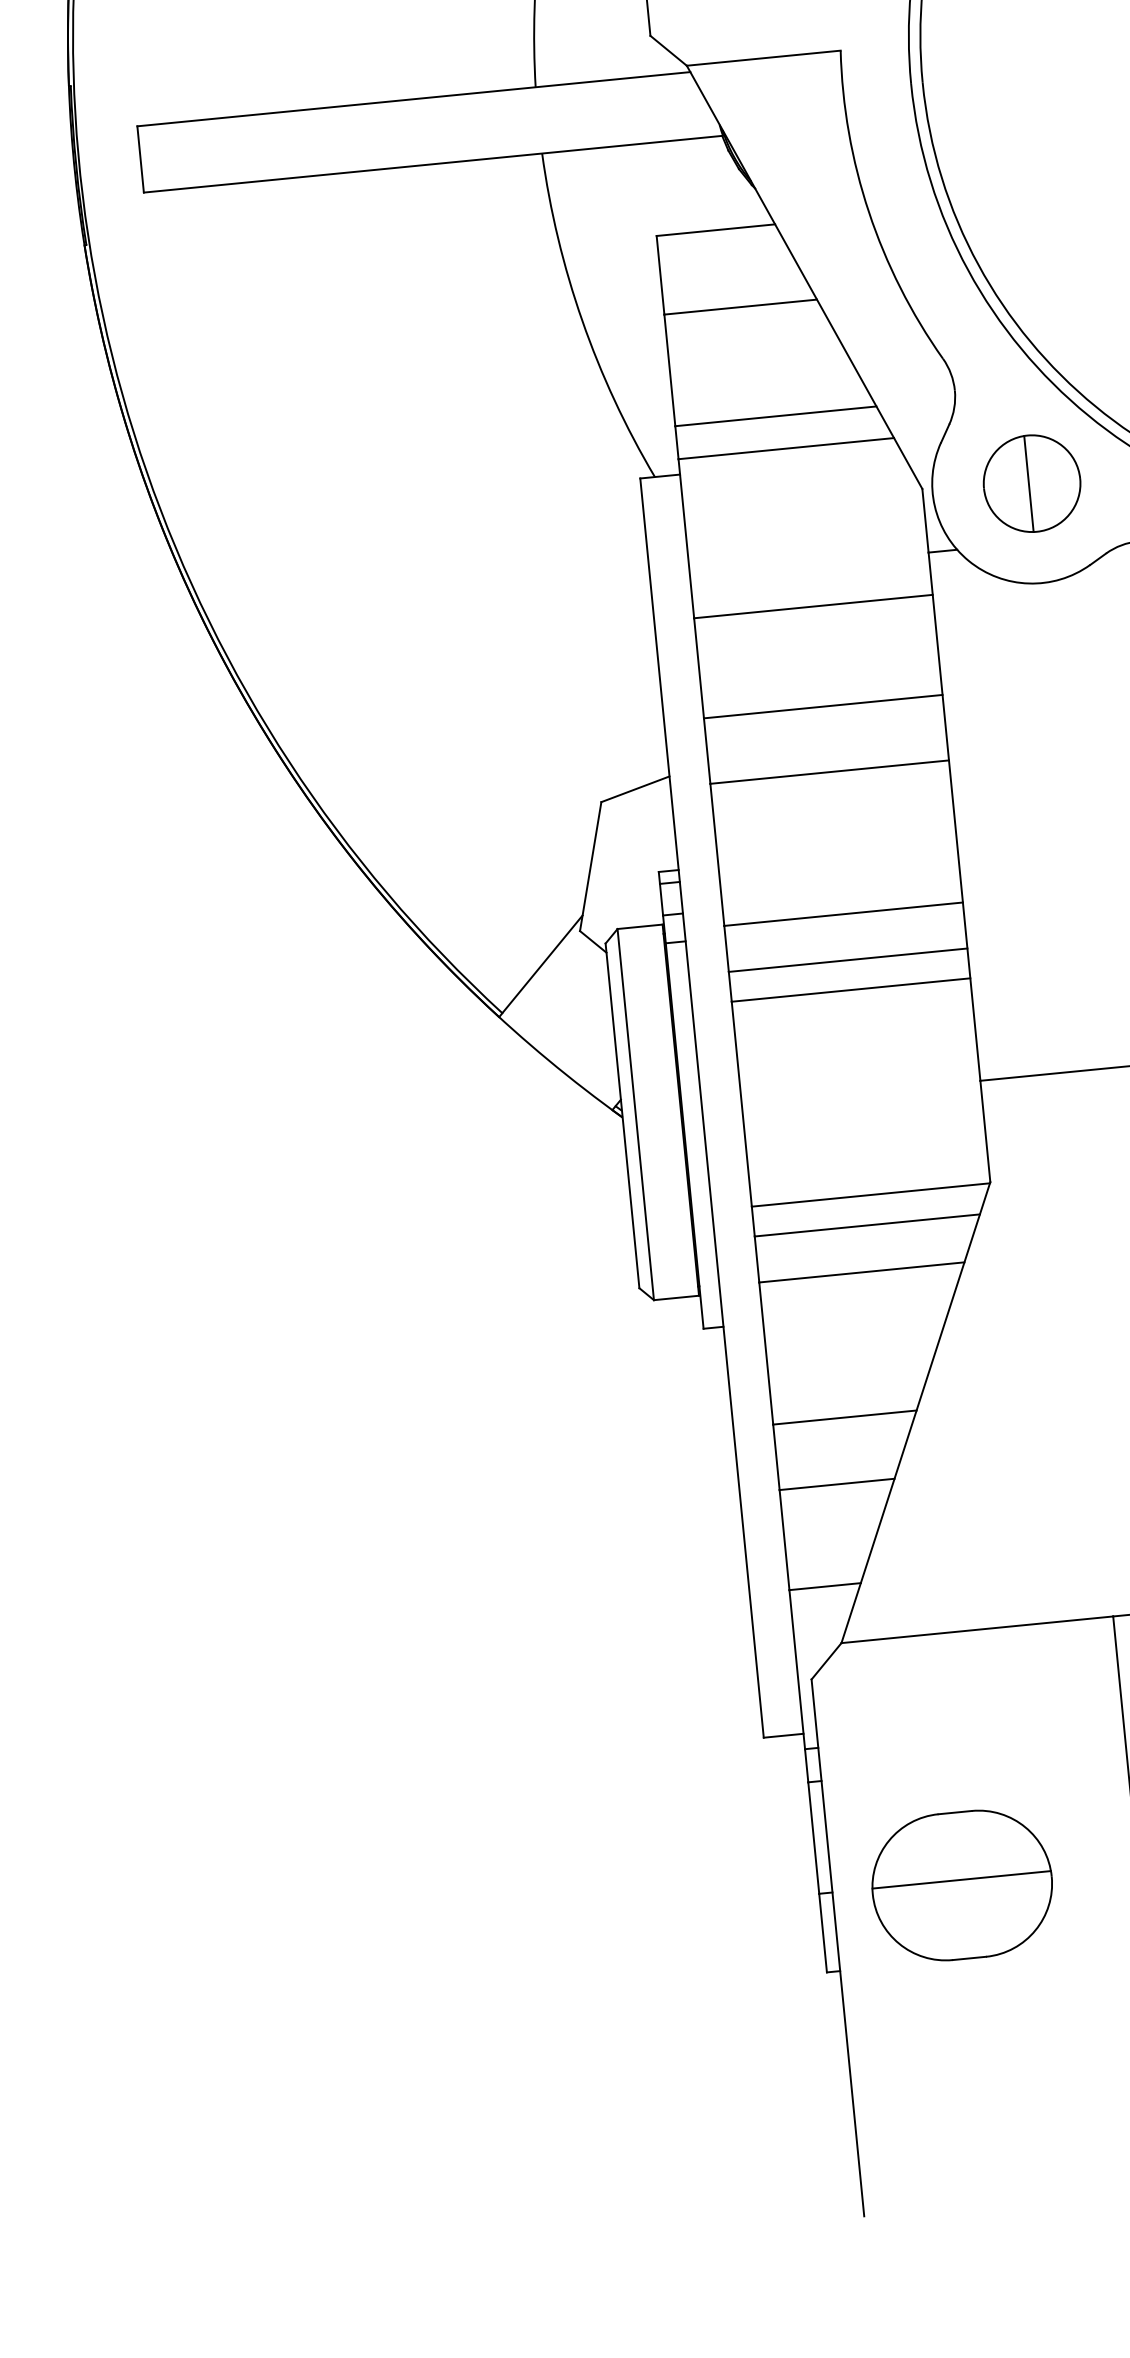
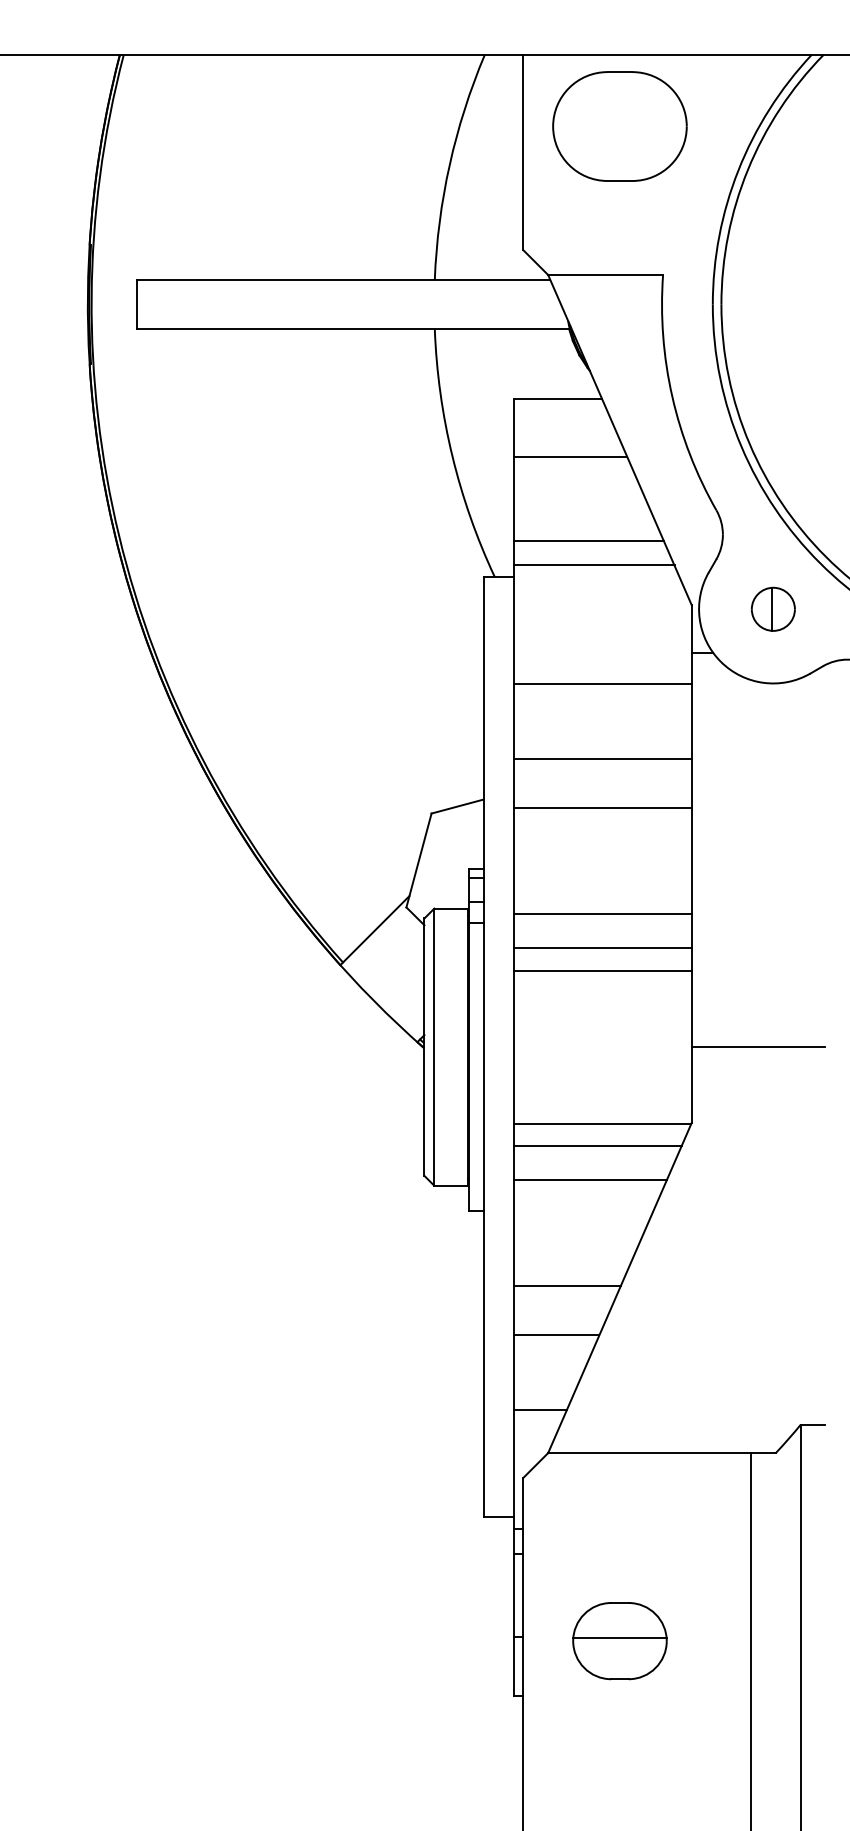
part: (1032, 484) -> (773, 609), size x0.6
part: (961, 1884) -> (619, 1640), size x0.7

